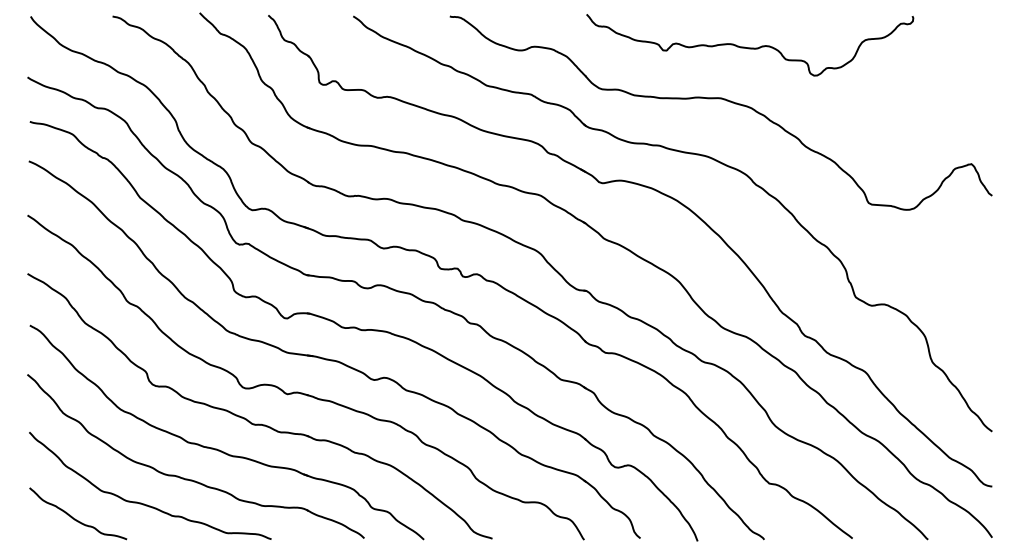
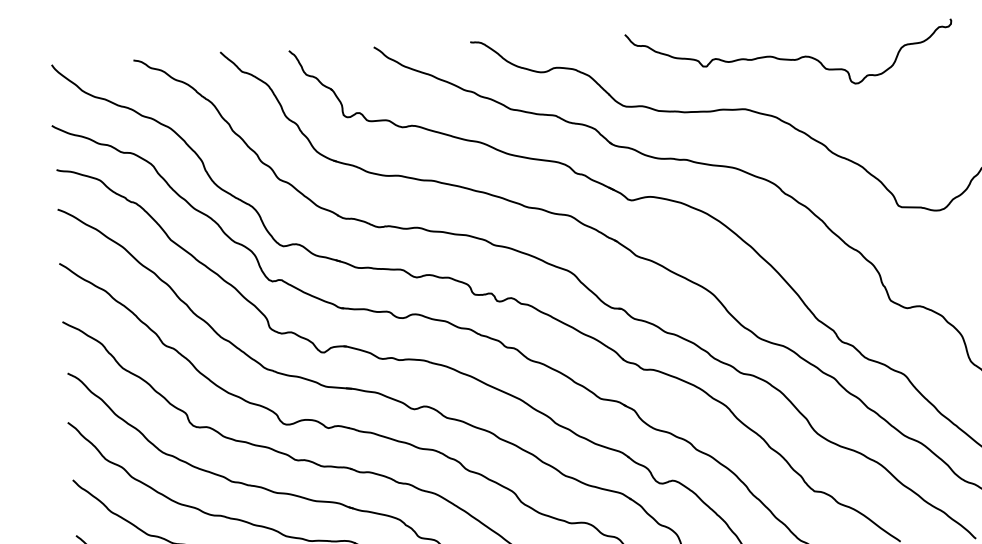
curve: (750, 47) -> (790, 58), moved

